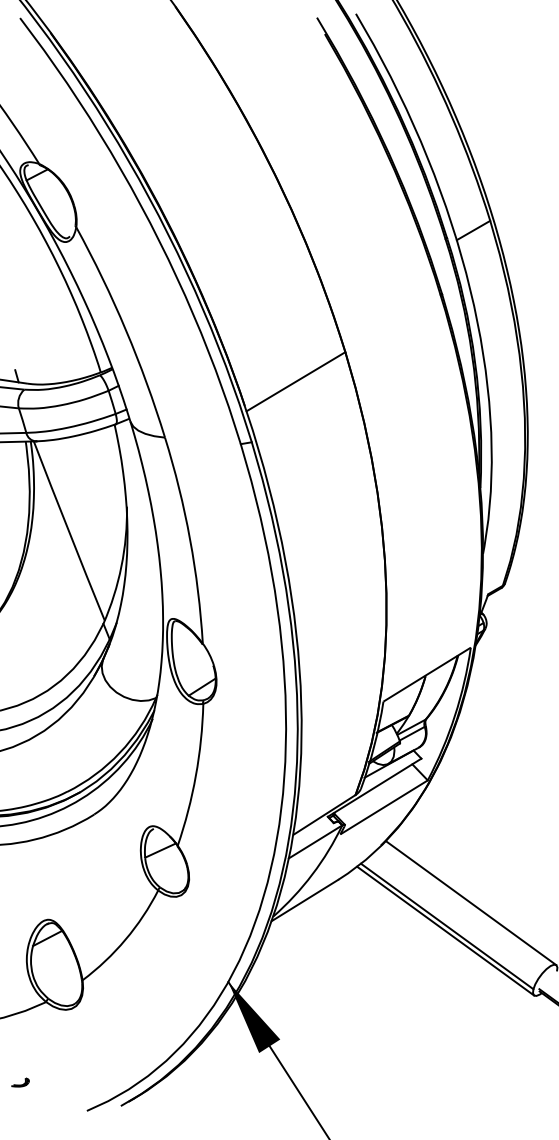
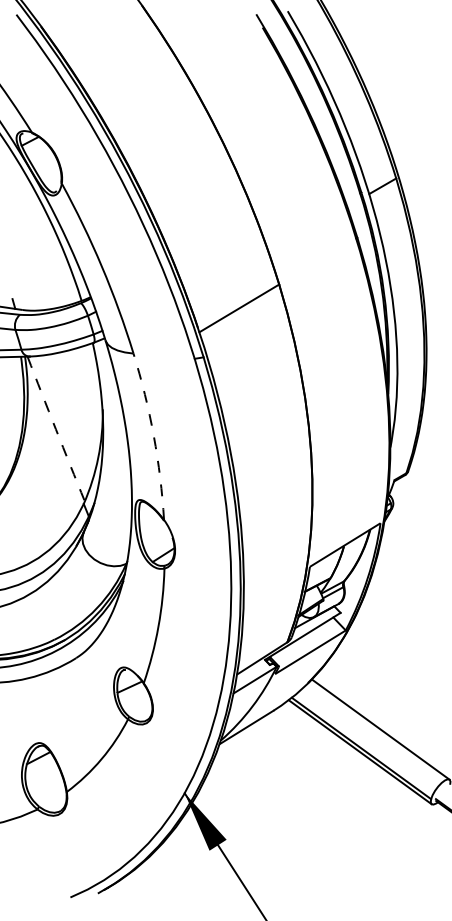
arc: (68, 531) -> (55, 429), solid -> dashed
arc: (190, 539) -> (154, 435), solid -> dashed
part: (20, 1082) -> (16, 874), removed

